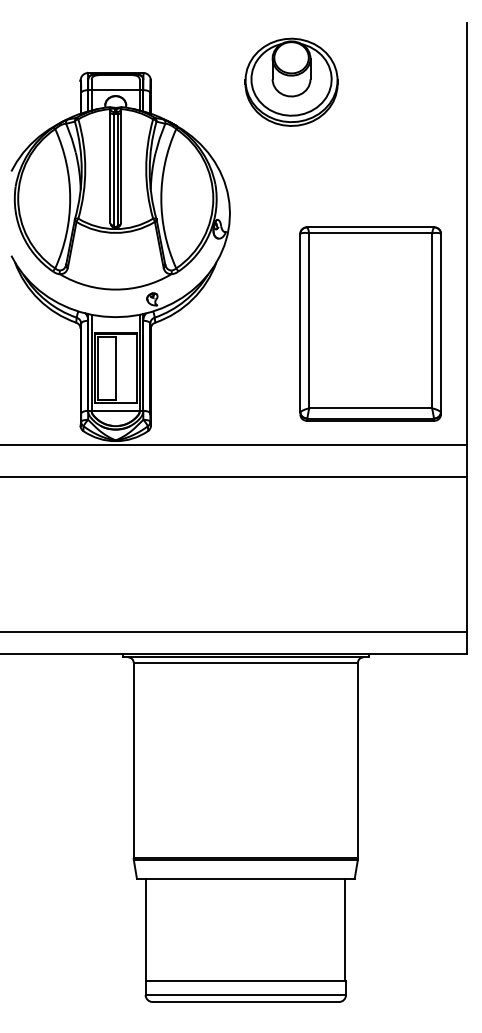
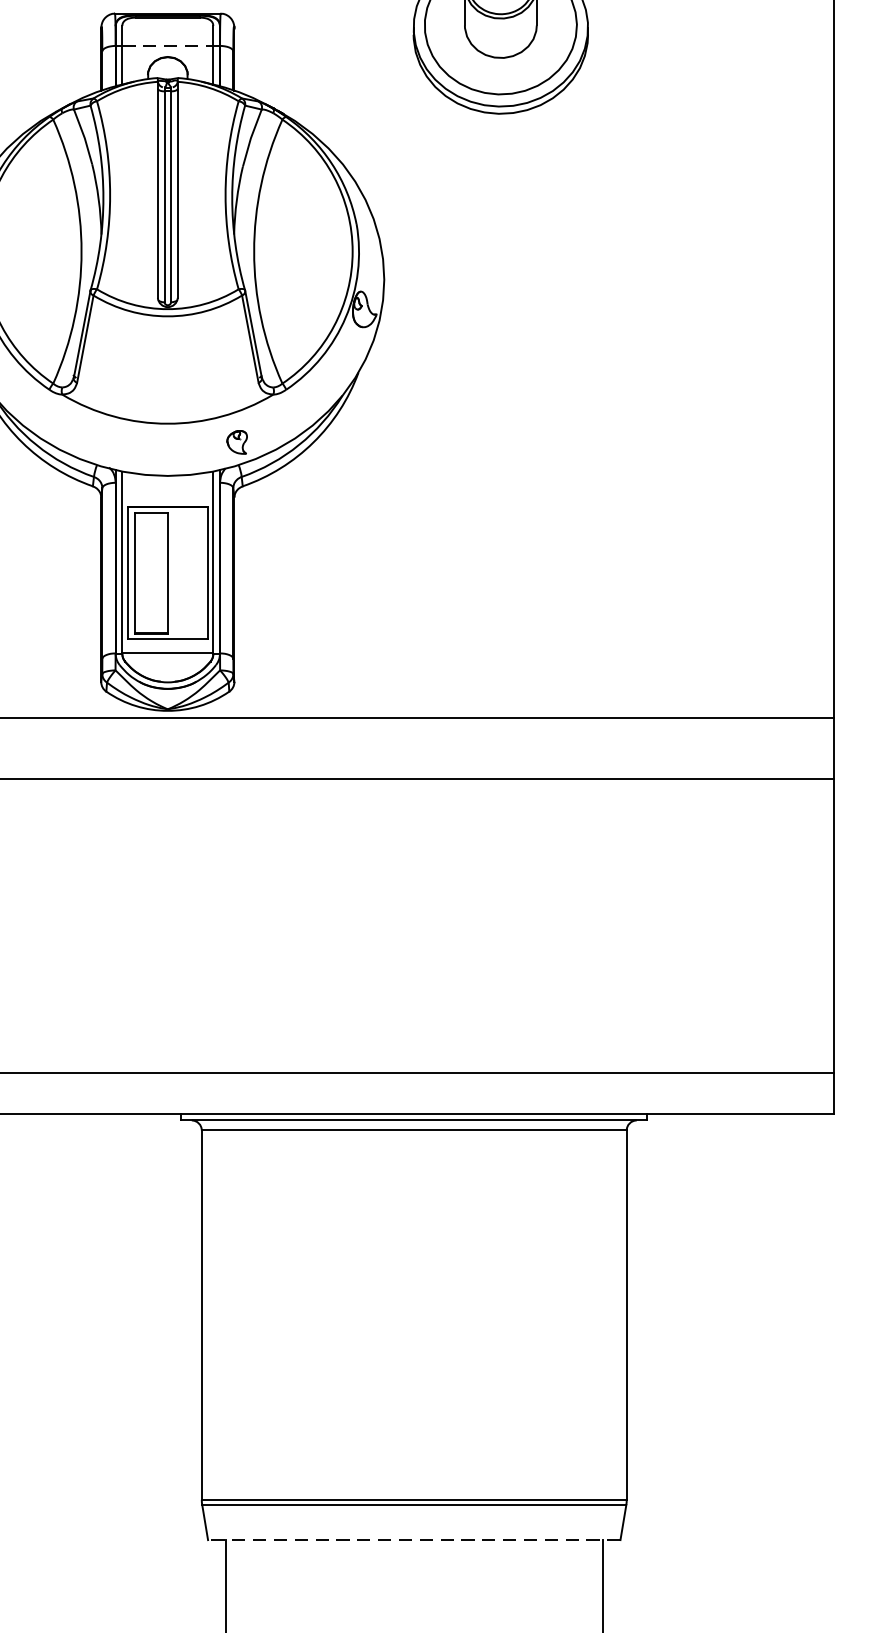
line: (116, 90) -> (169, 46), solid -> dashed
part: (370, 323) -> (650, 487), removed
line: (245, 878) -> (413, 1539), solid -> dashed

